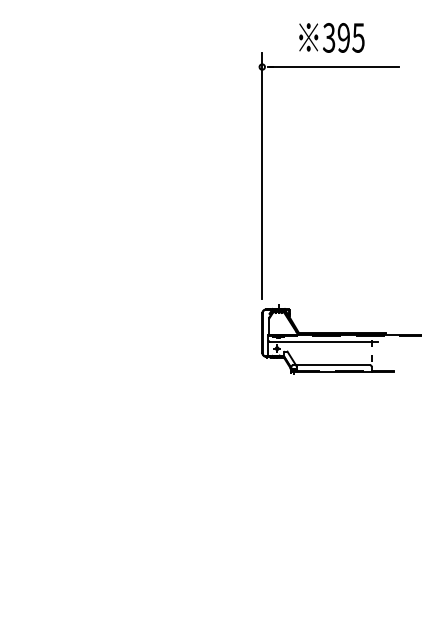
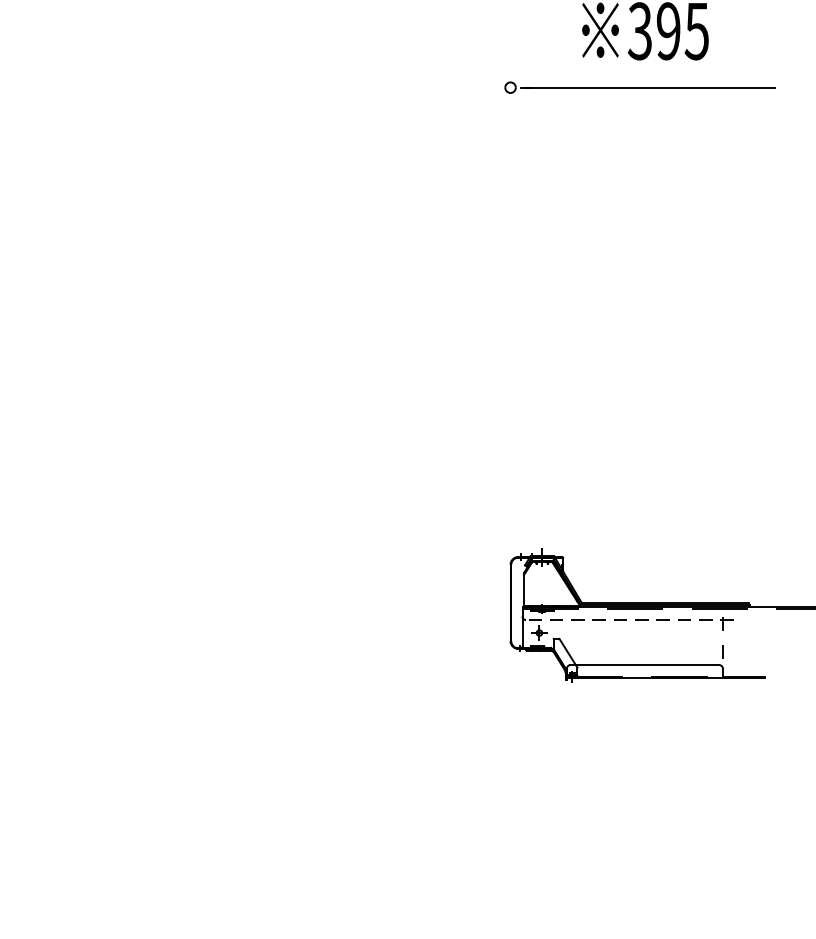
line: (262, 175) -> (511, 297), removed
line: (323, 341) -> (629, 619), solid -> dashed

